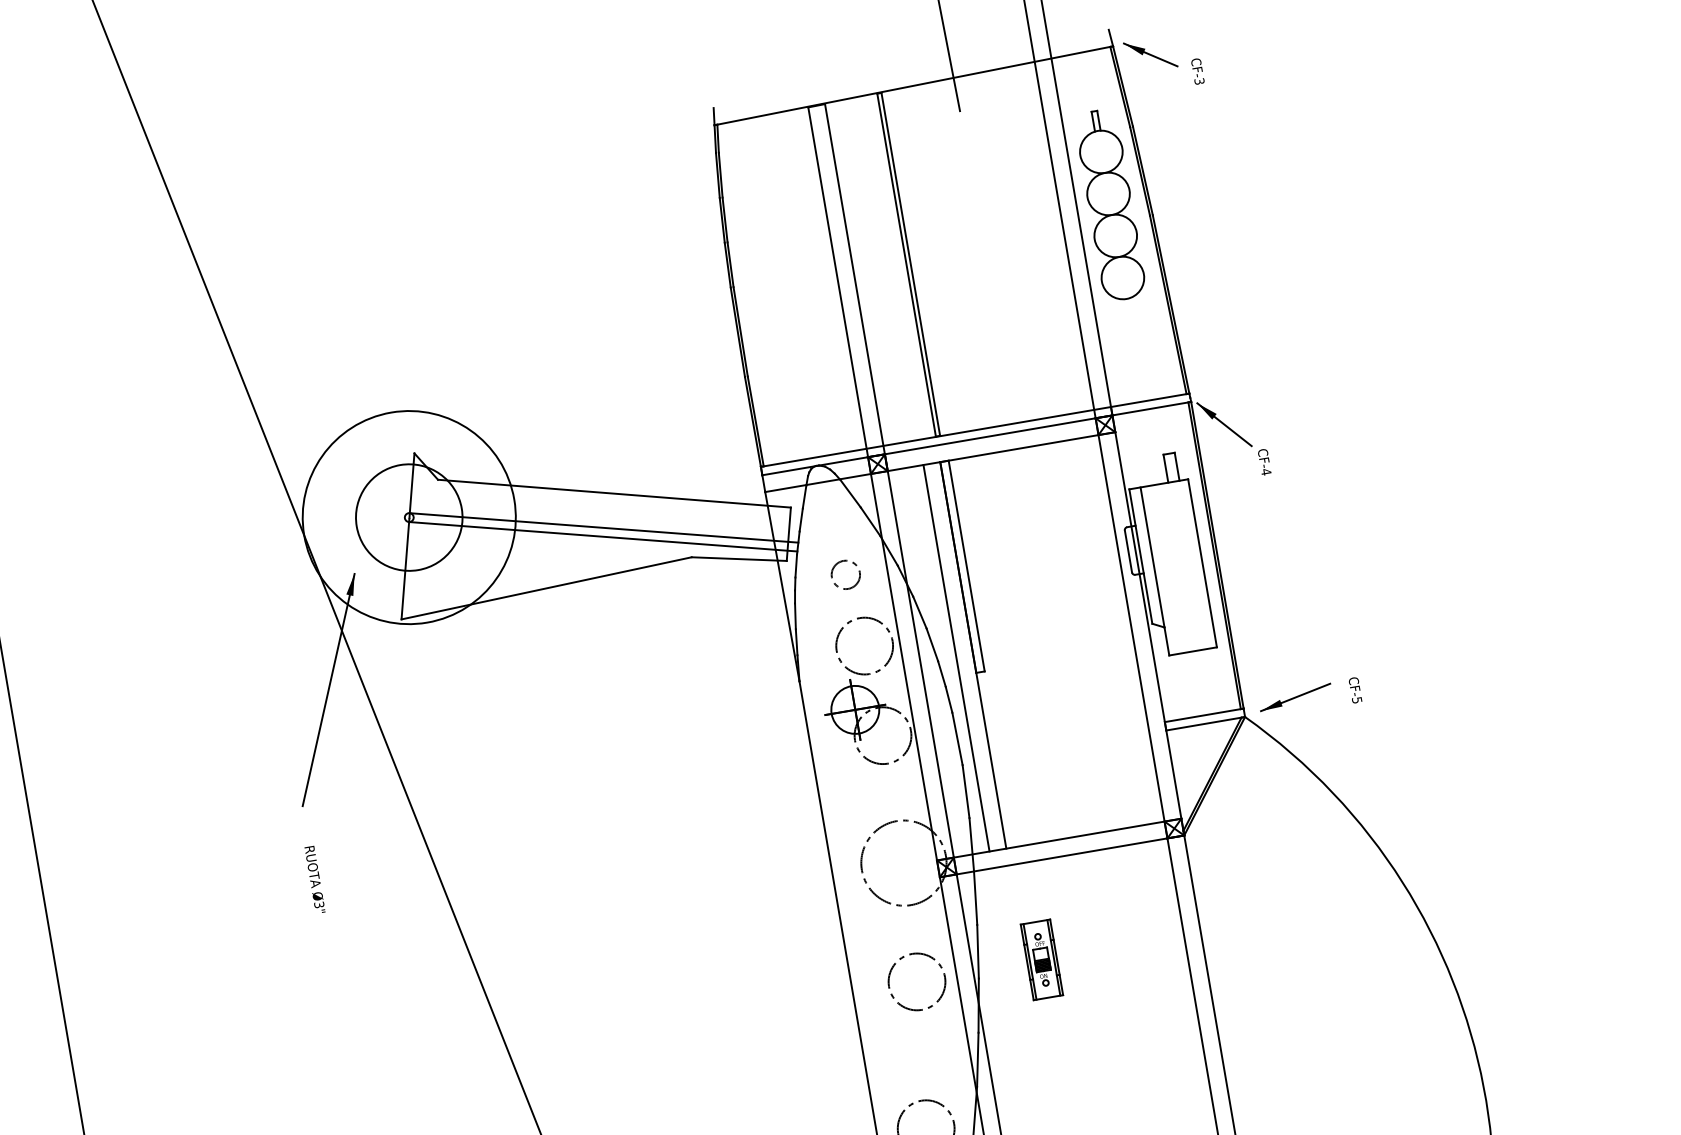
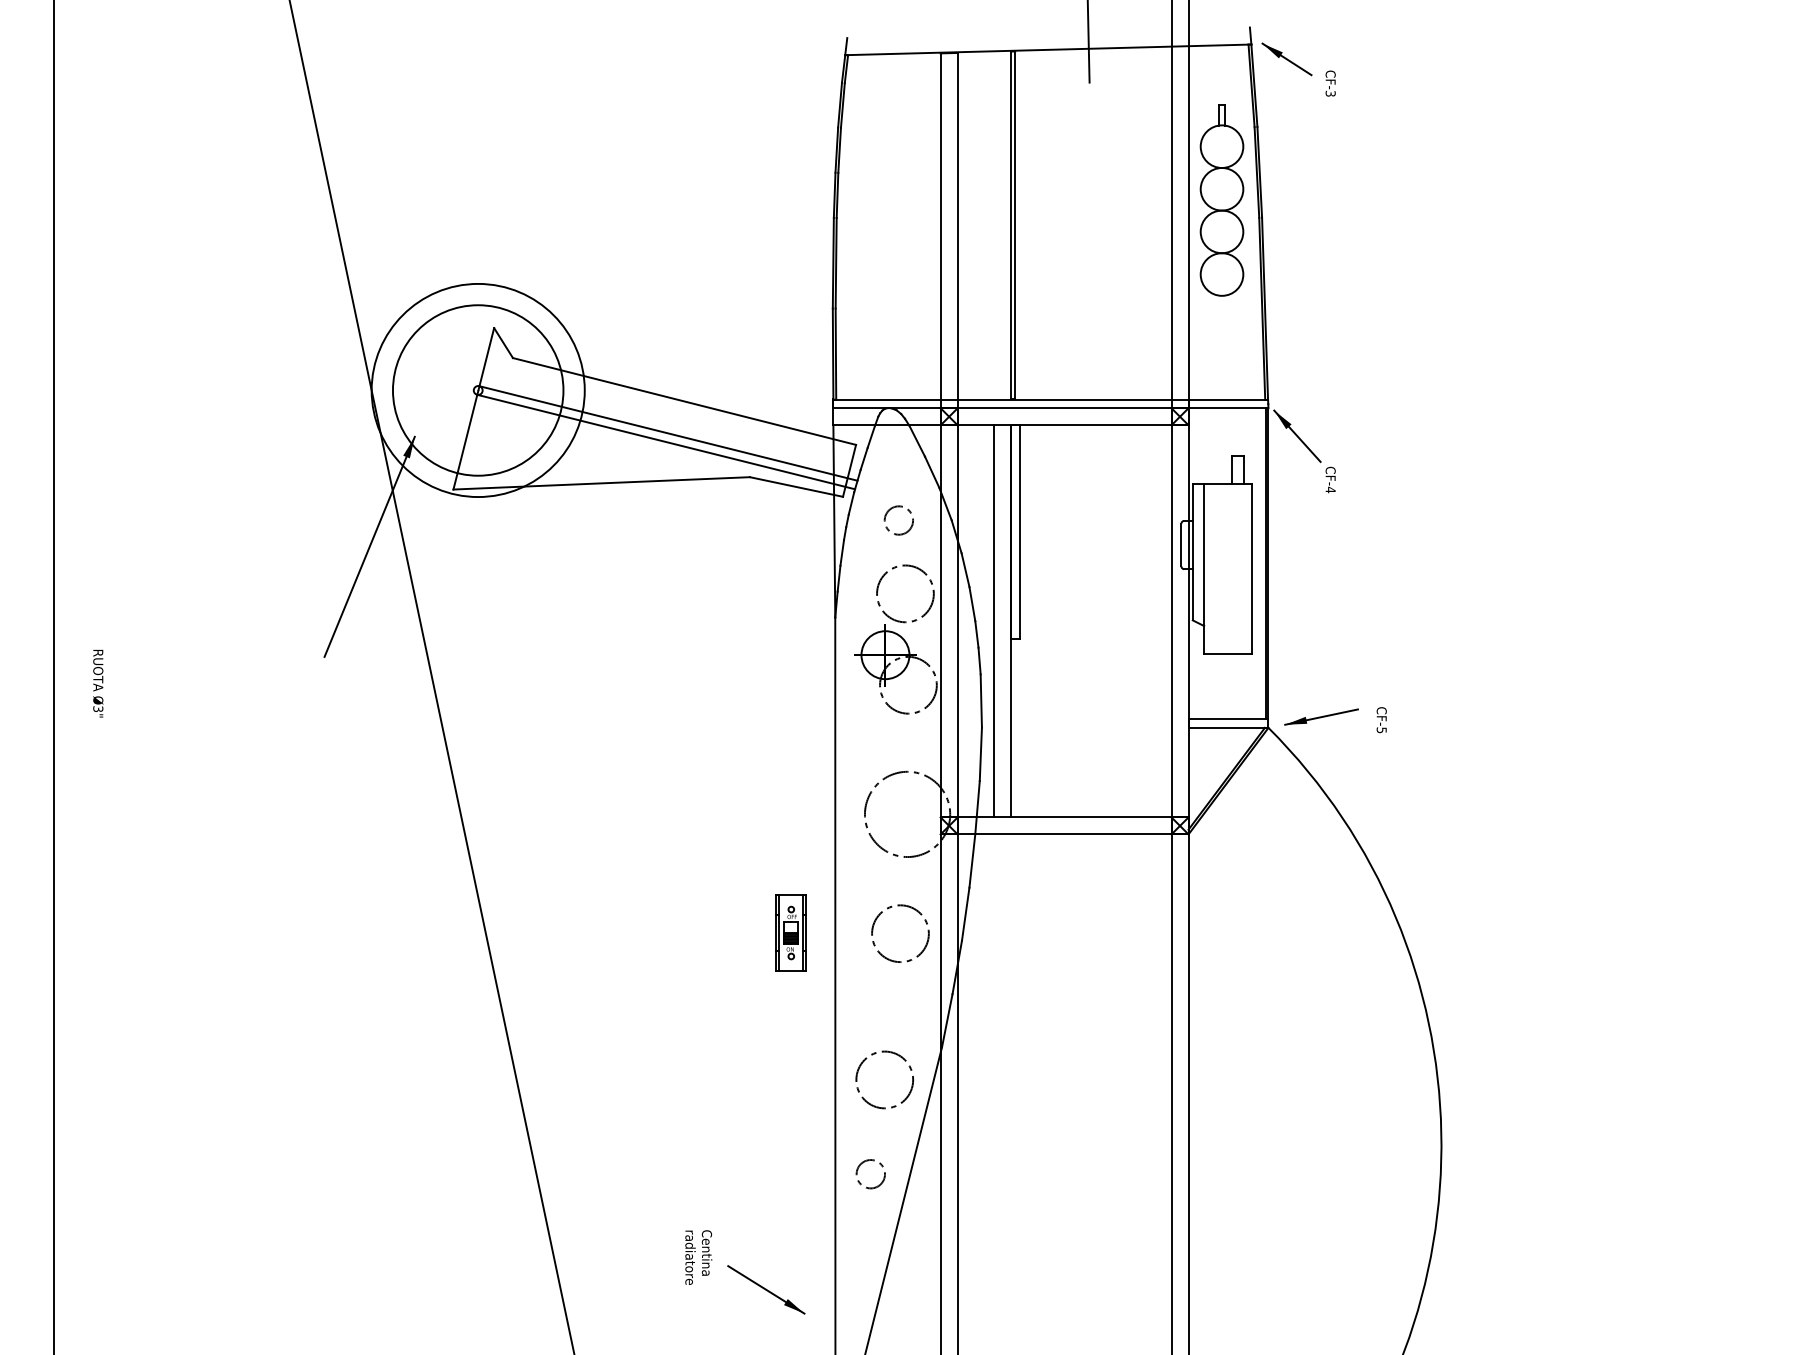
circle: (408, 517) -> (477, 390), size x1.6
text: (315, 879) -> (98, 683), moved
part: (1041, 959) -> (790, 932), moved

